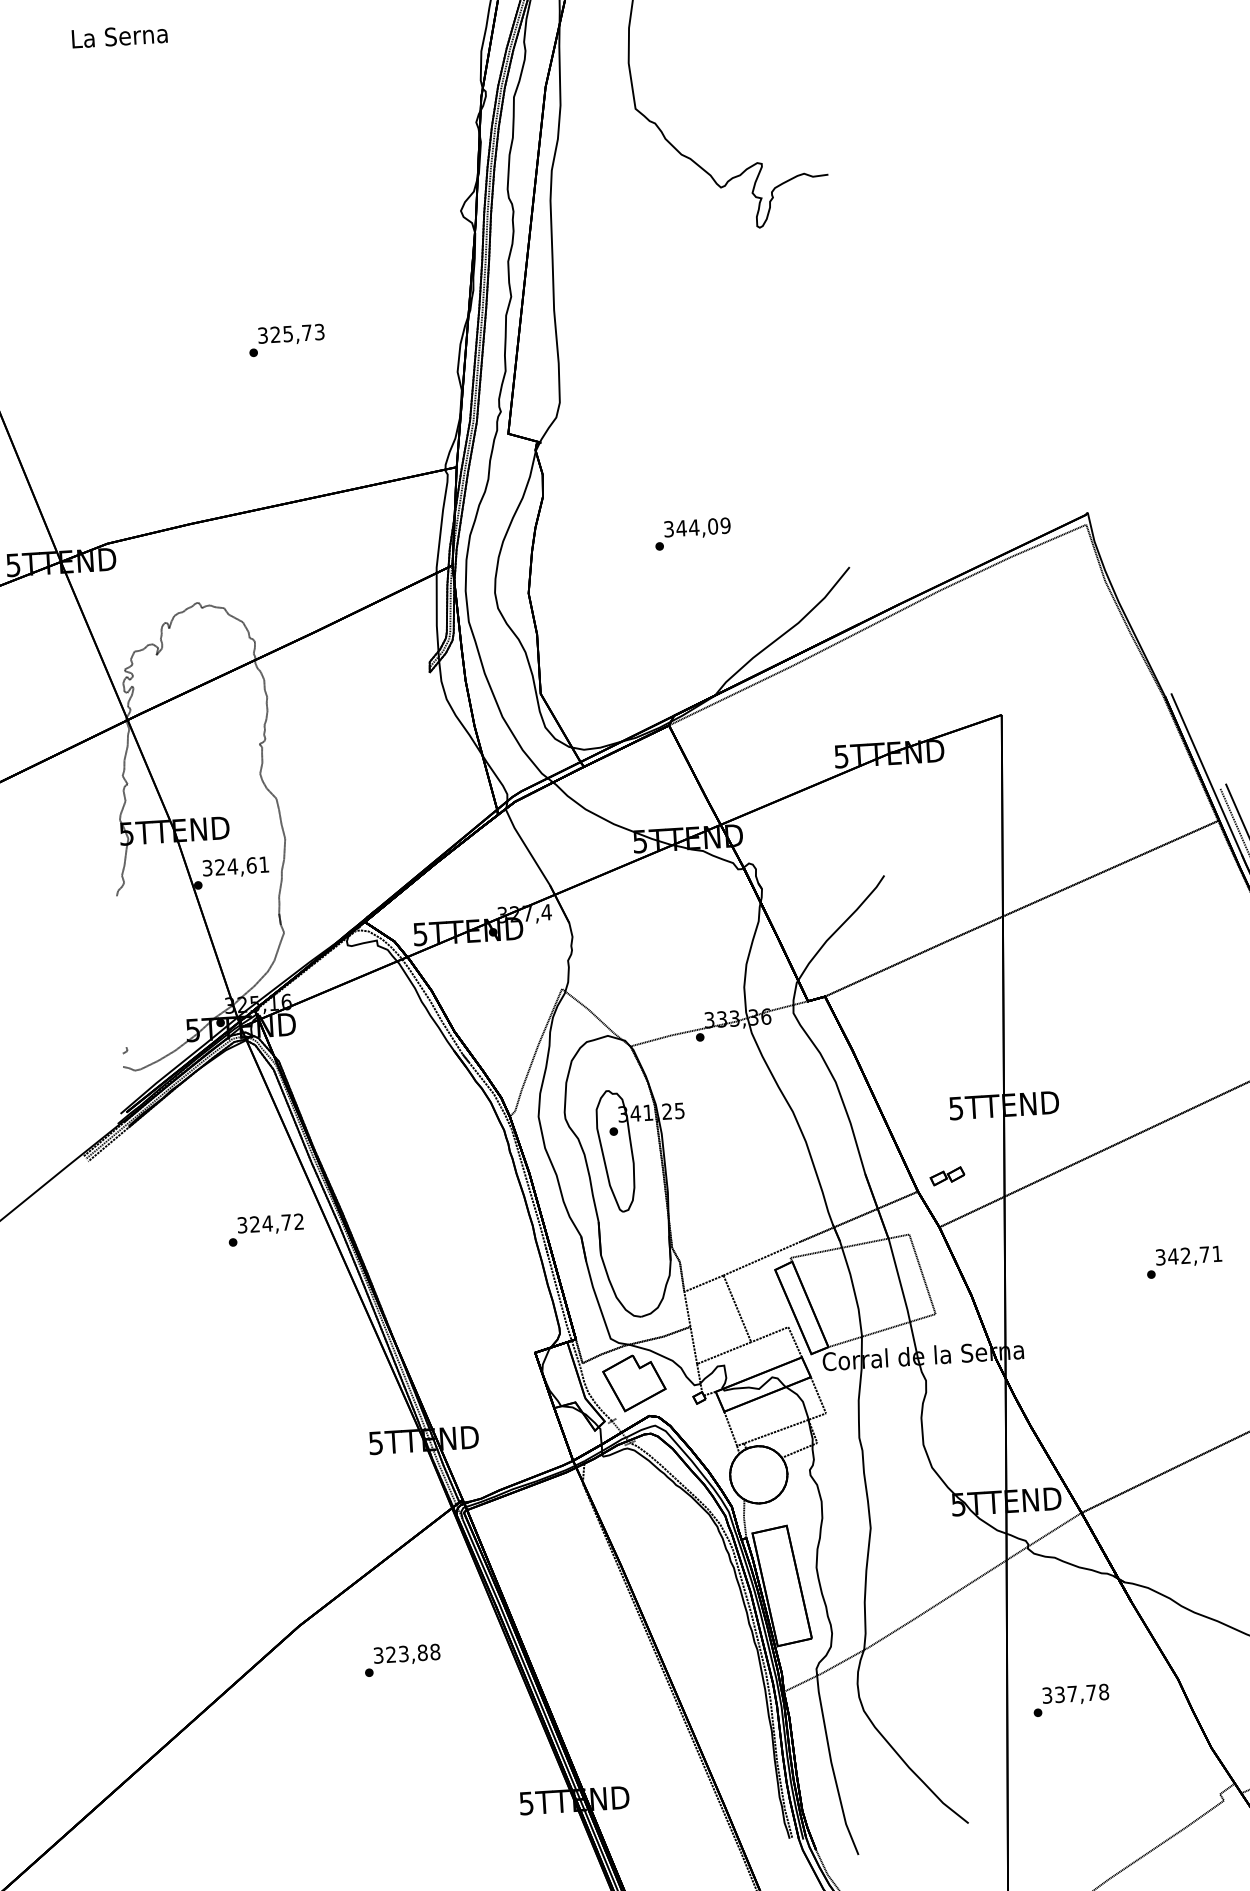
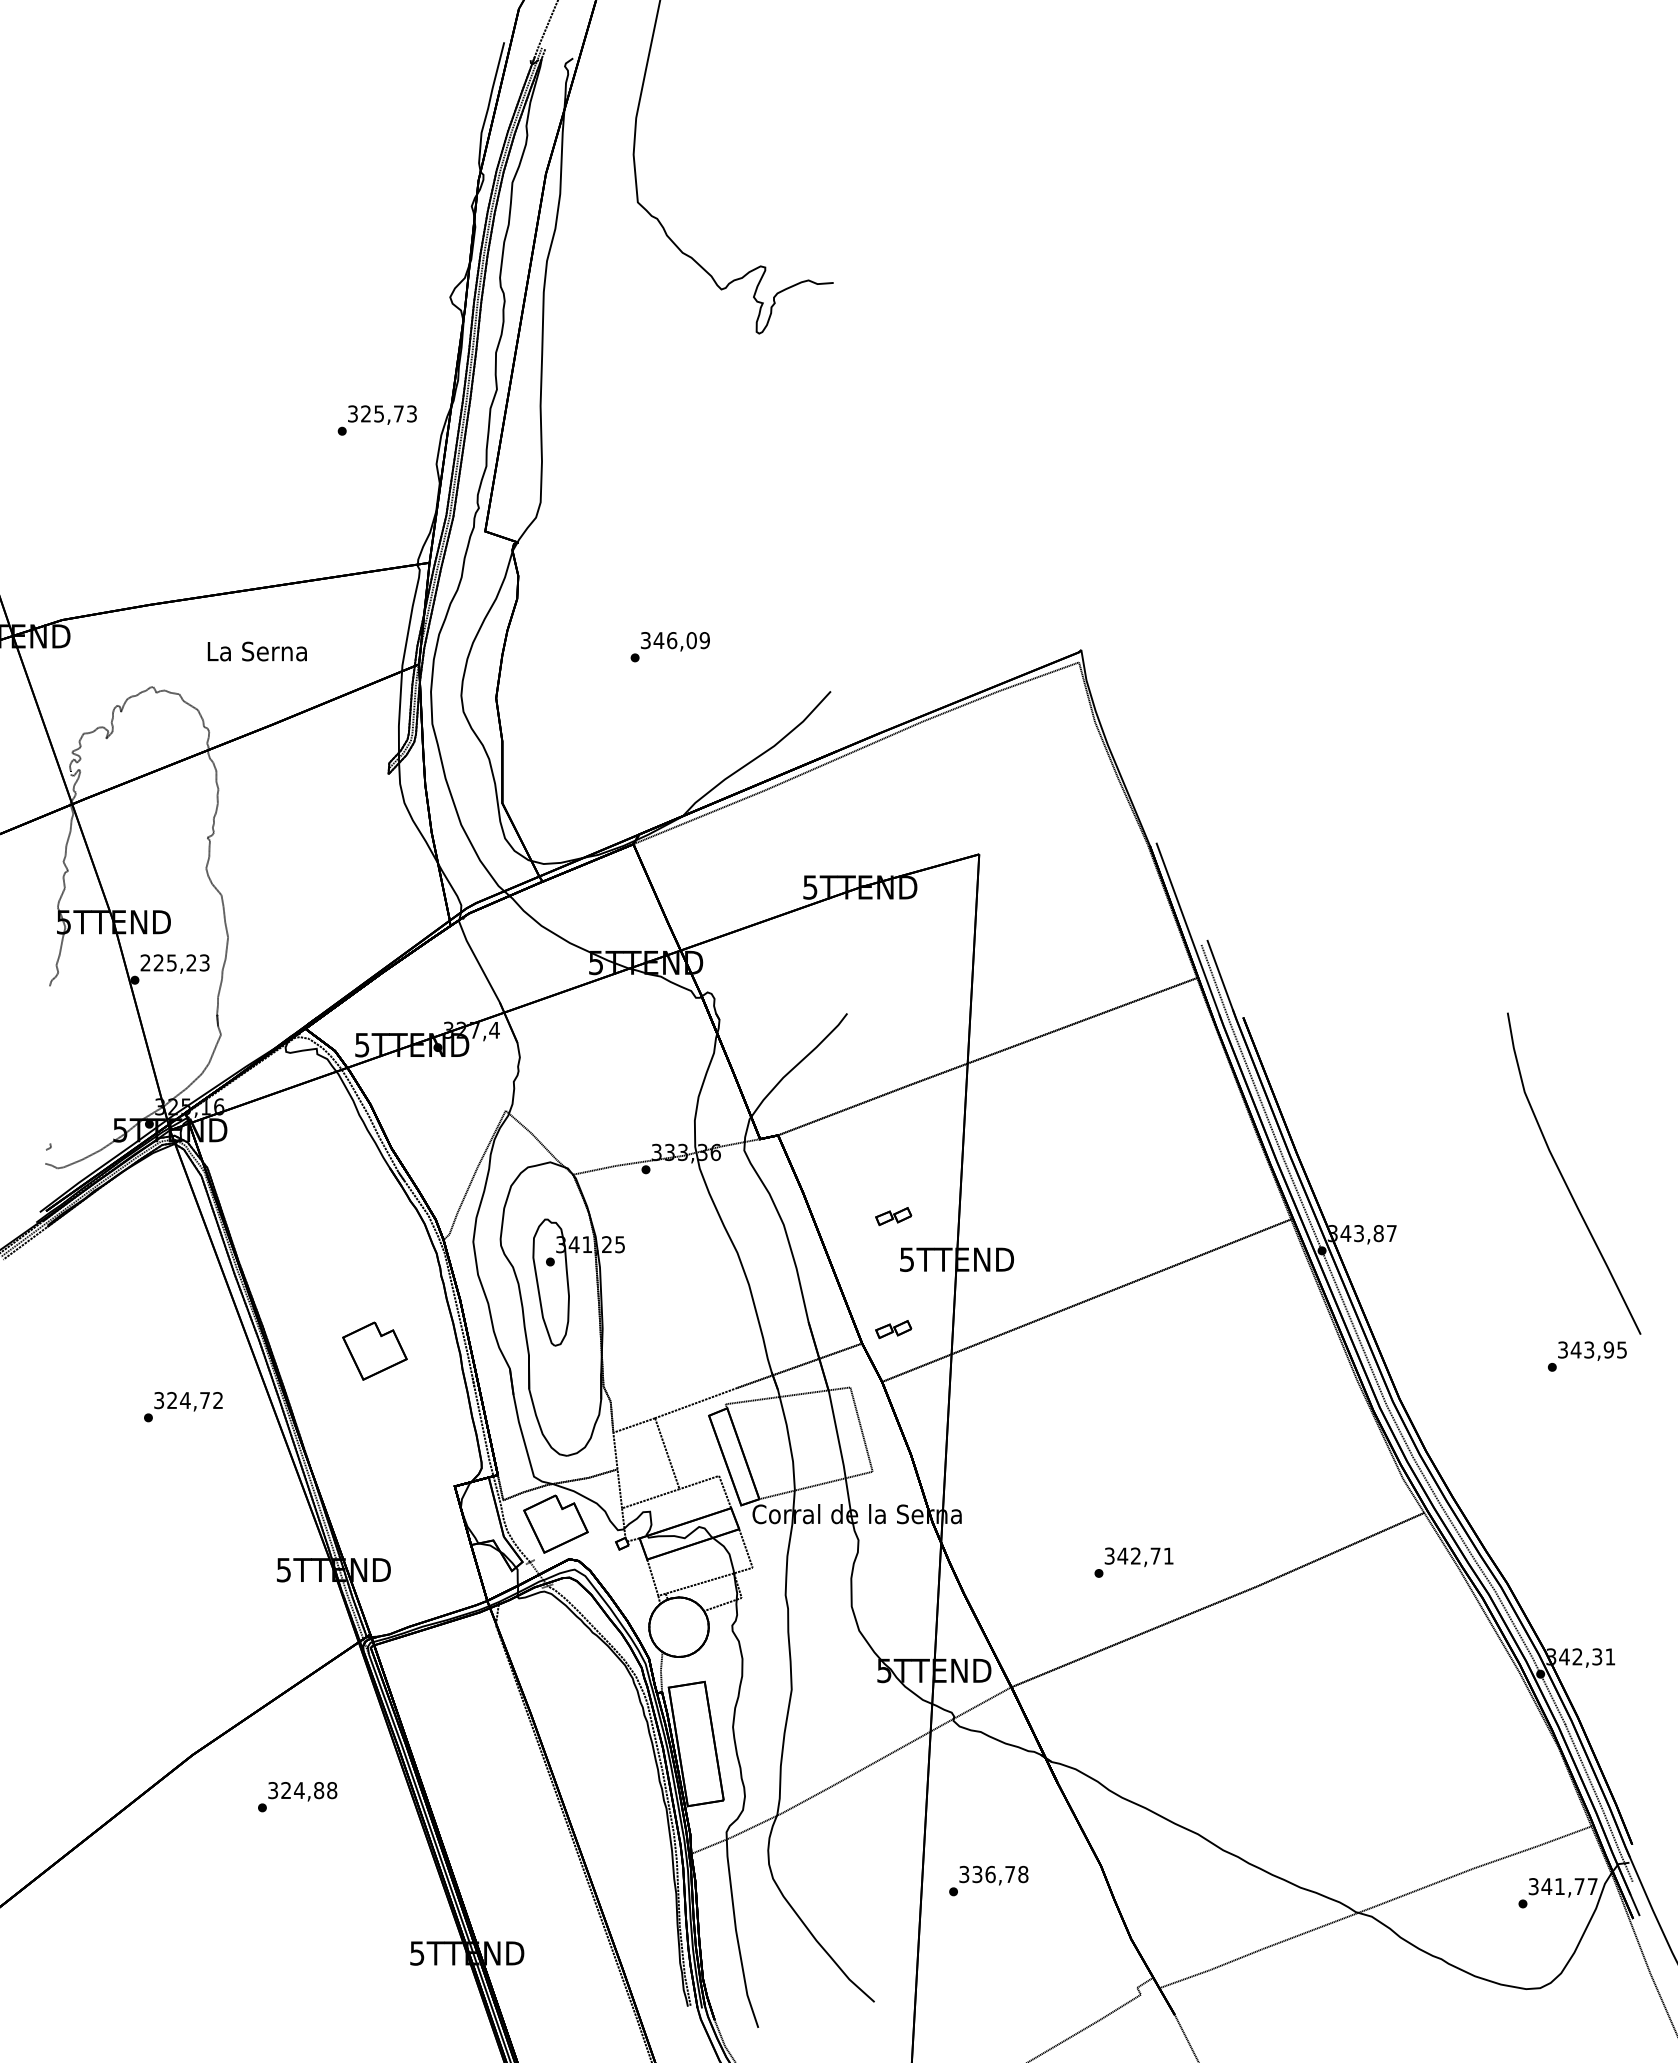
text: (118, 36) -> (256, 651), moved
text: (285, 340) -> (376, 420), moved
text: (693, 527) -> (671, 640), 344,09 -> 346,09
text: (235, 866) -> (174, 962), 324,61 -> 225,23
part: (940, 1067) -> (893, 1216), added
part: (450, 1226) -> (374, 1350), added
text: (266, 1230) -> (183, 1407), moved
text: (1183, 1262) -> (1133, 1562), moved
text: (403, 1653) -> (299, 1790), 323,88 -> 324,88
text: (1072, 1694) -> (990, 1874), 337,78 -> 336,78

